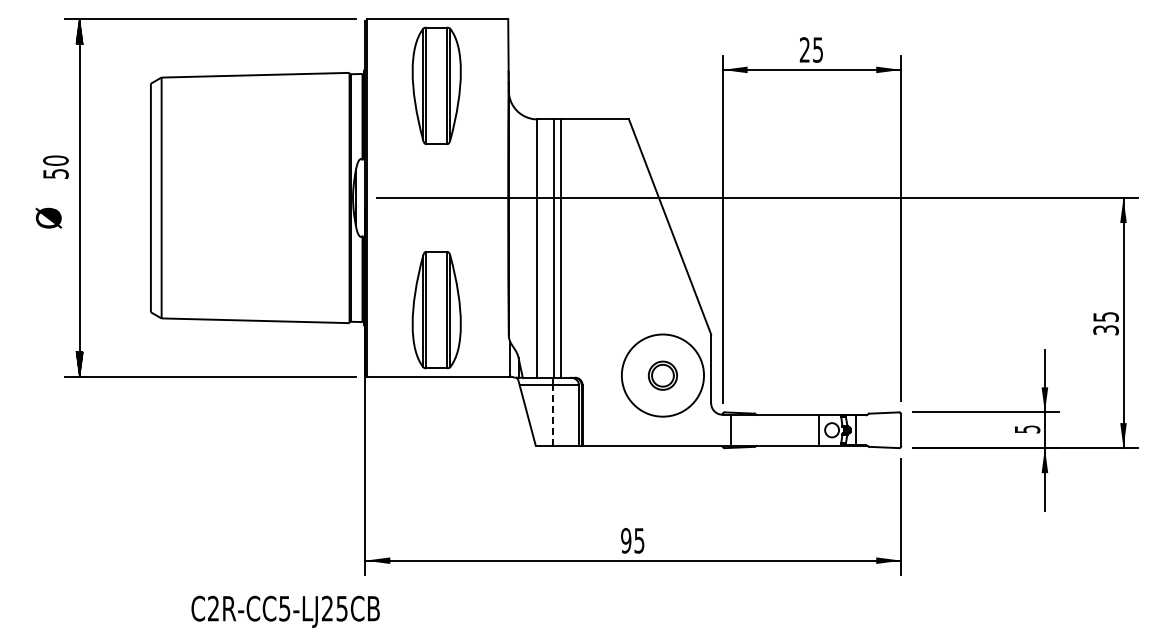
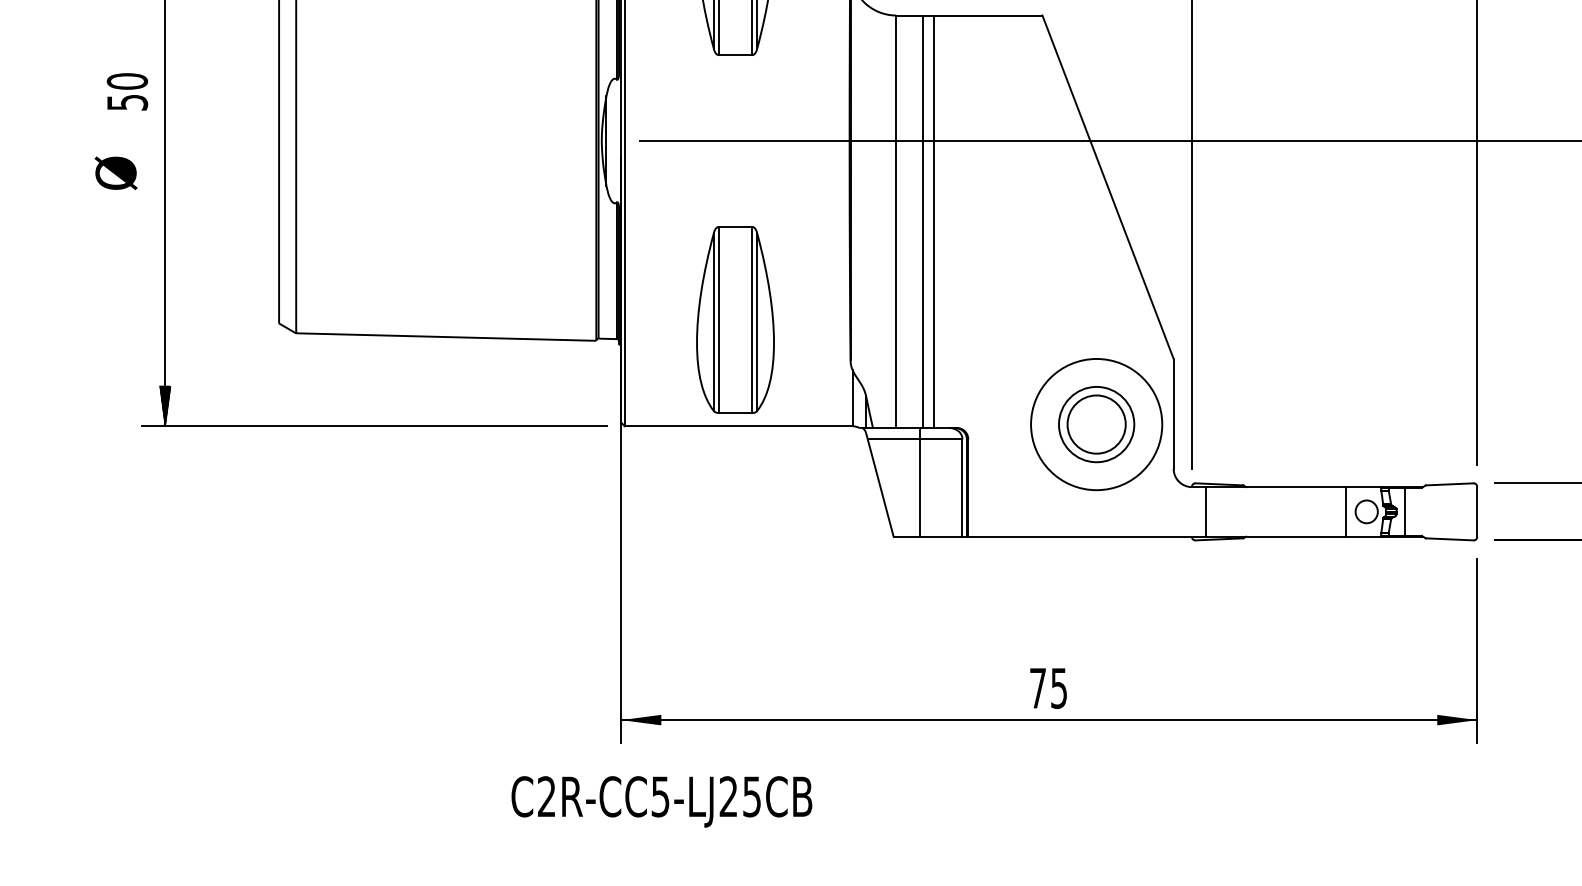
part: (662, 375) -> (1095, 424), size x1.67
line: (552, 414) -> (920, 486), dashed -> solid
text: (626, 540) -> (1038, 687), 95 -> 75
text: (285, 611) -> (661, 801), moved

